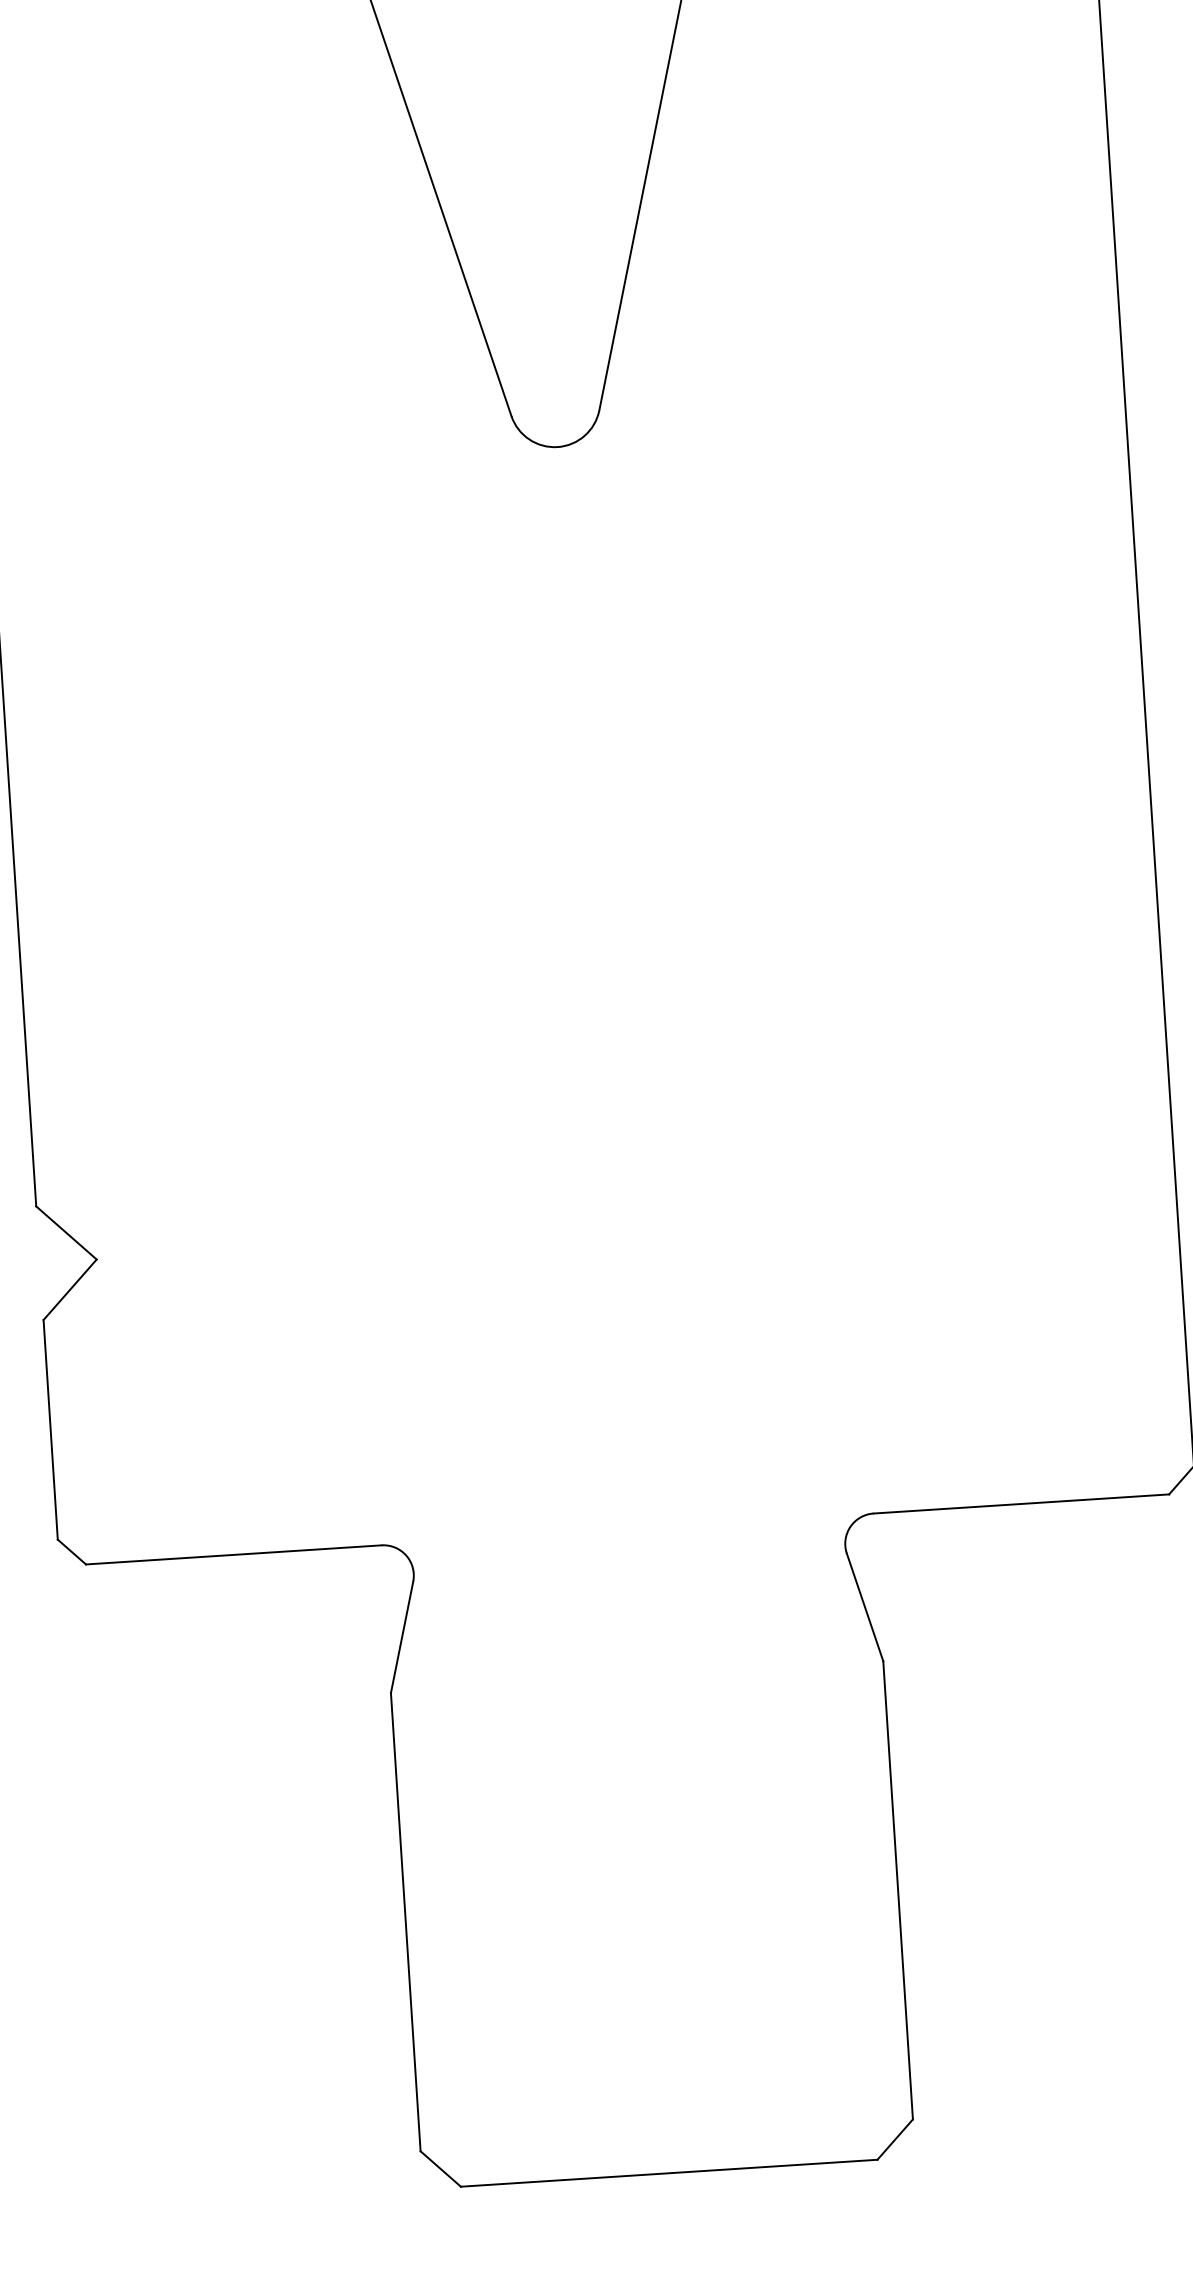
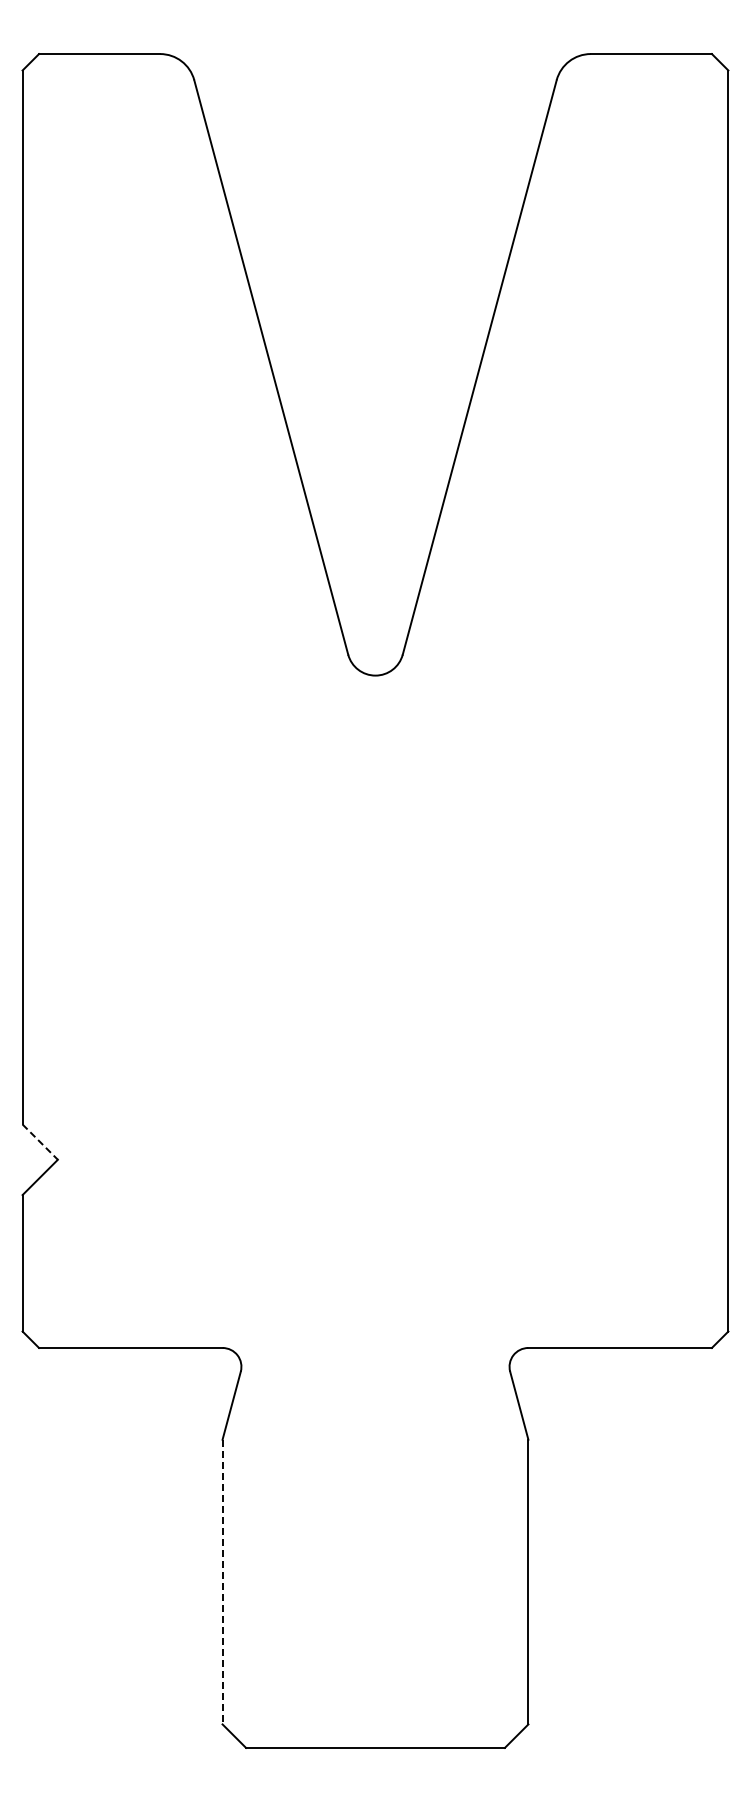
line: (66, 1233) -> (40, 1142), solid -> dashed
line: (405, 1922) -> (222, 1582), solid -> dashed

